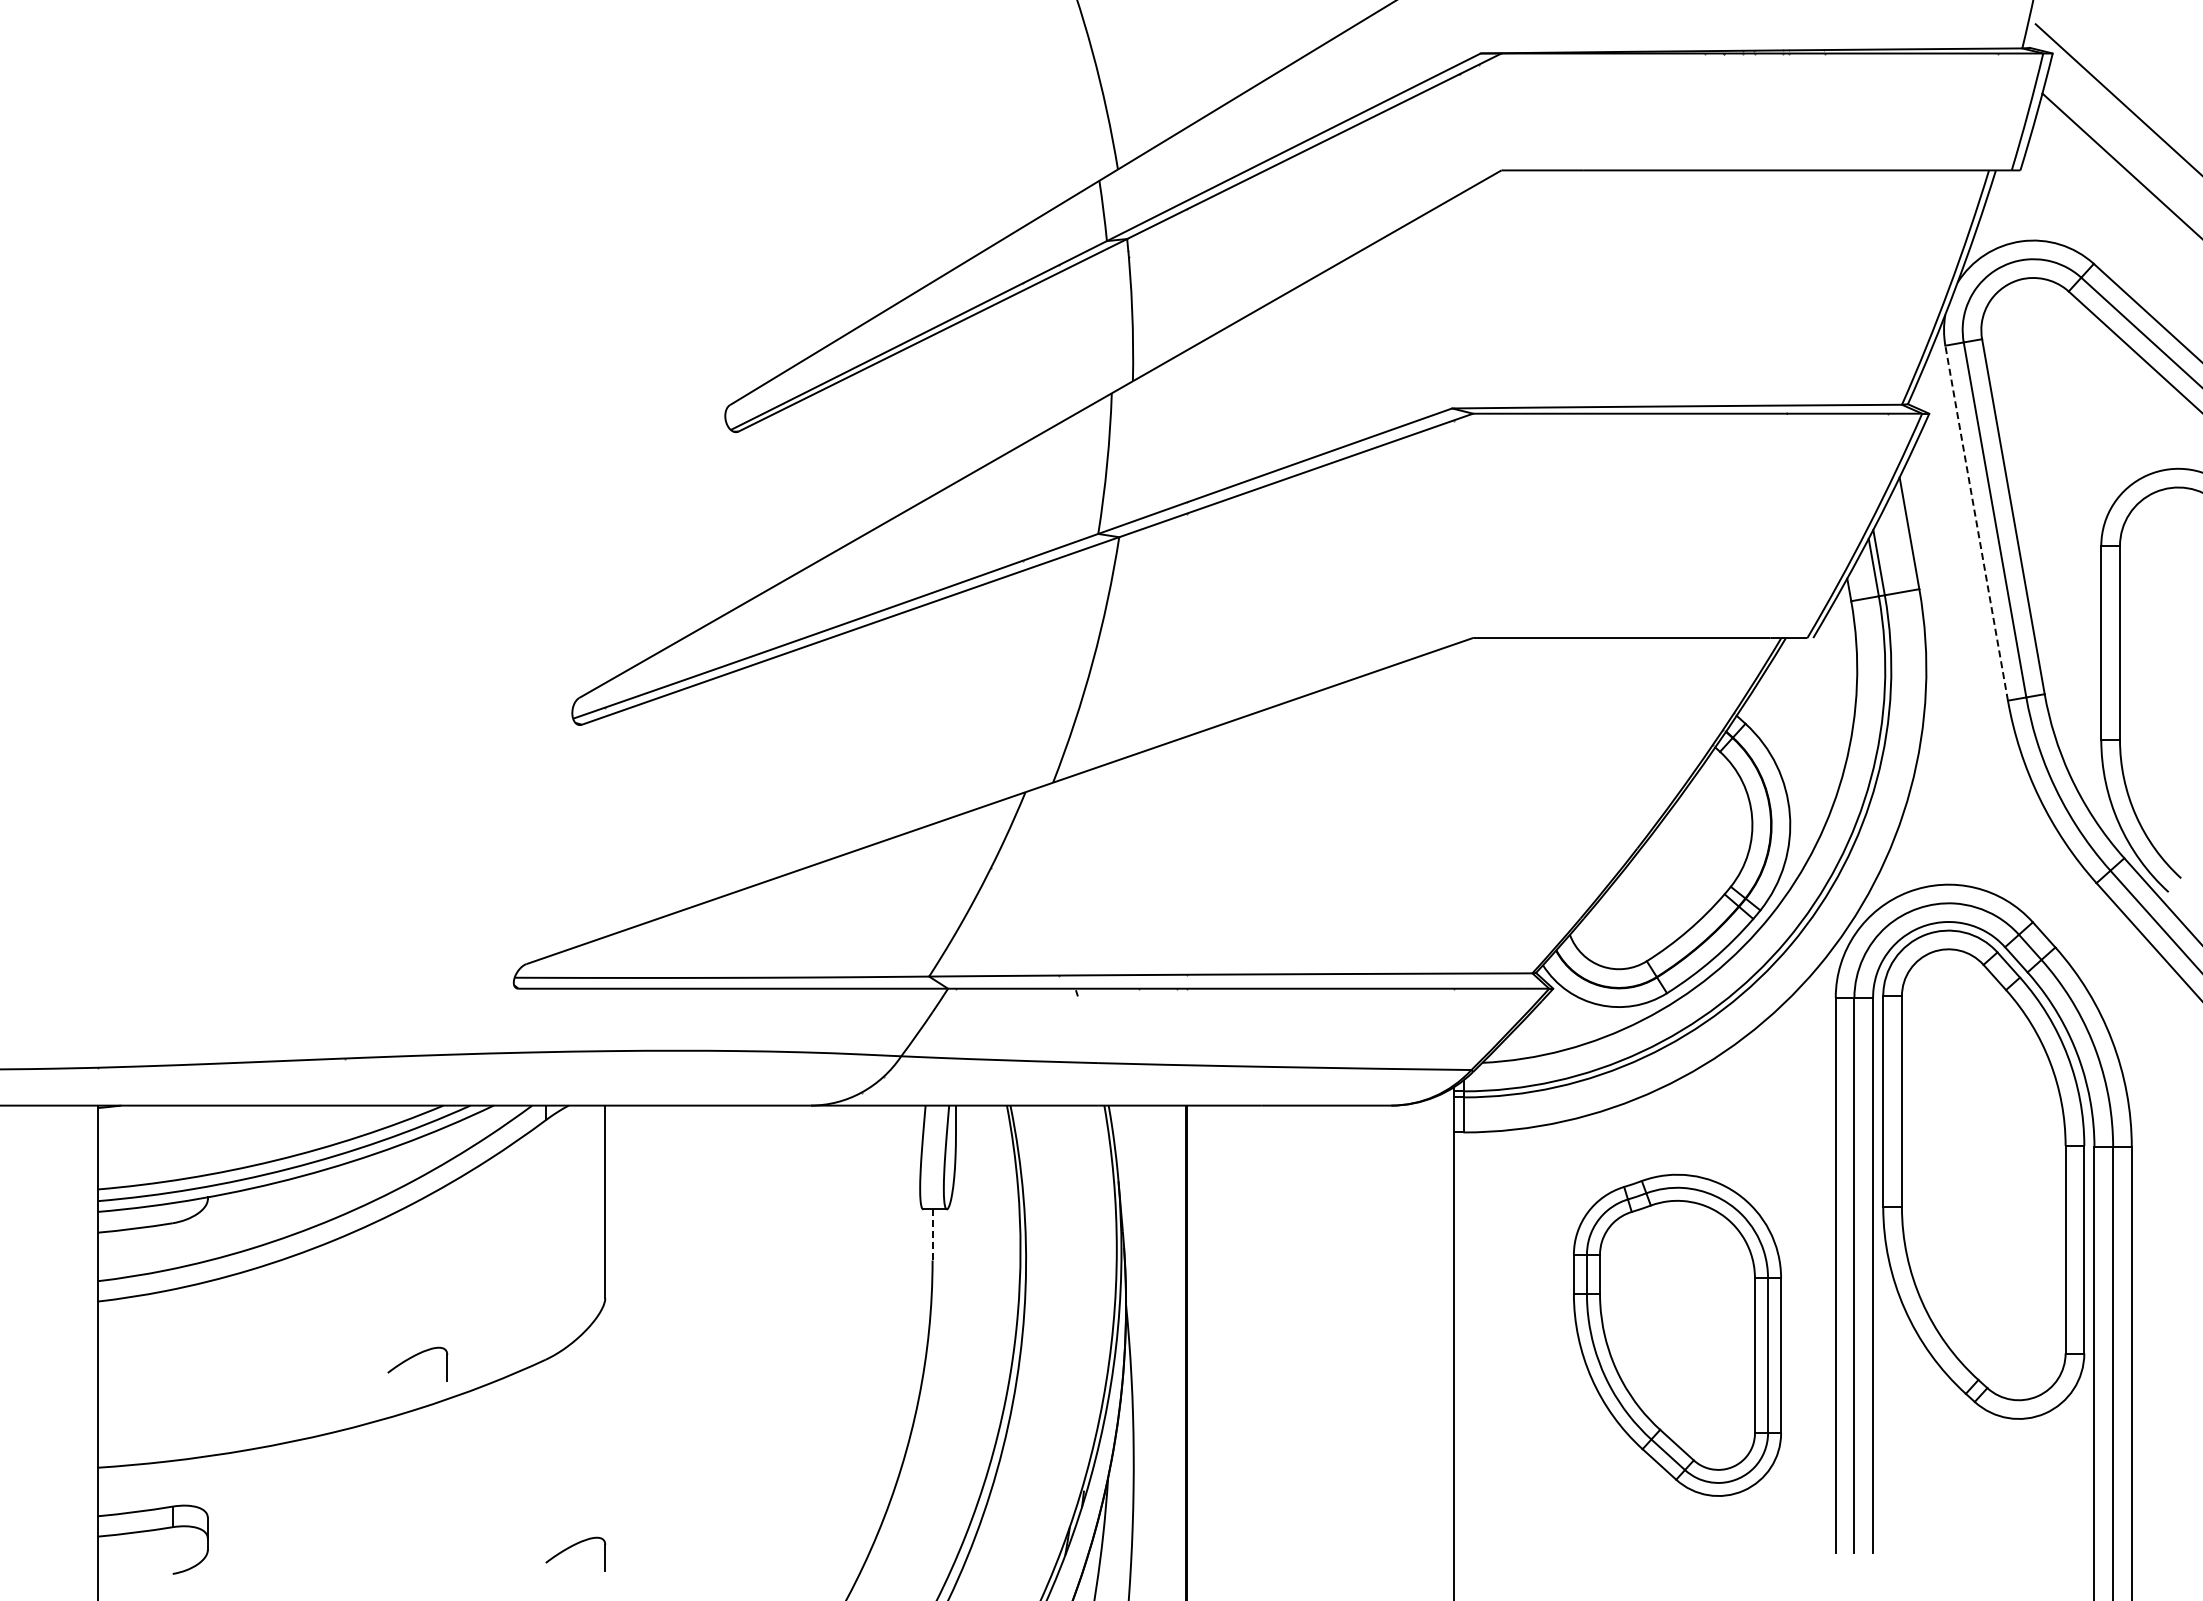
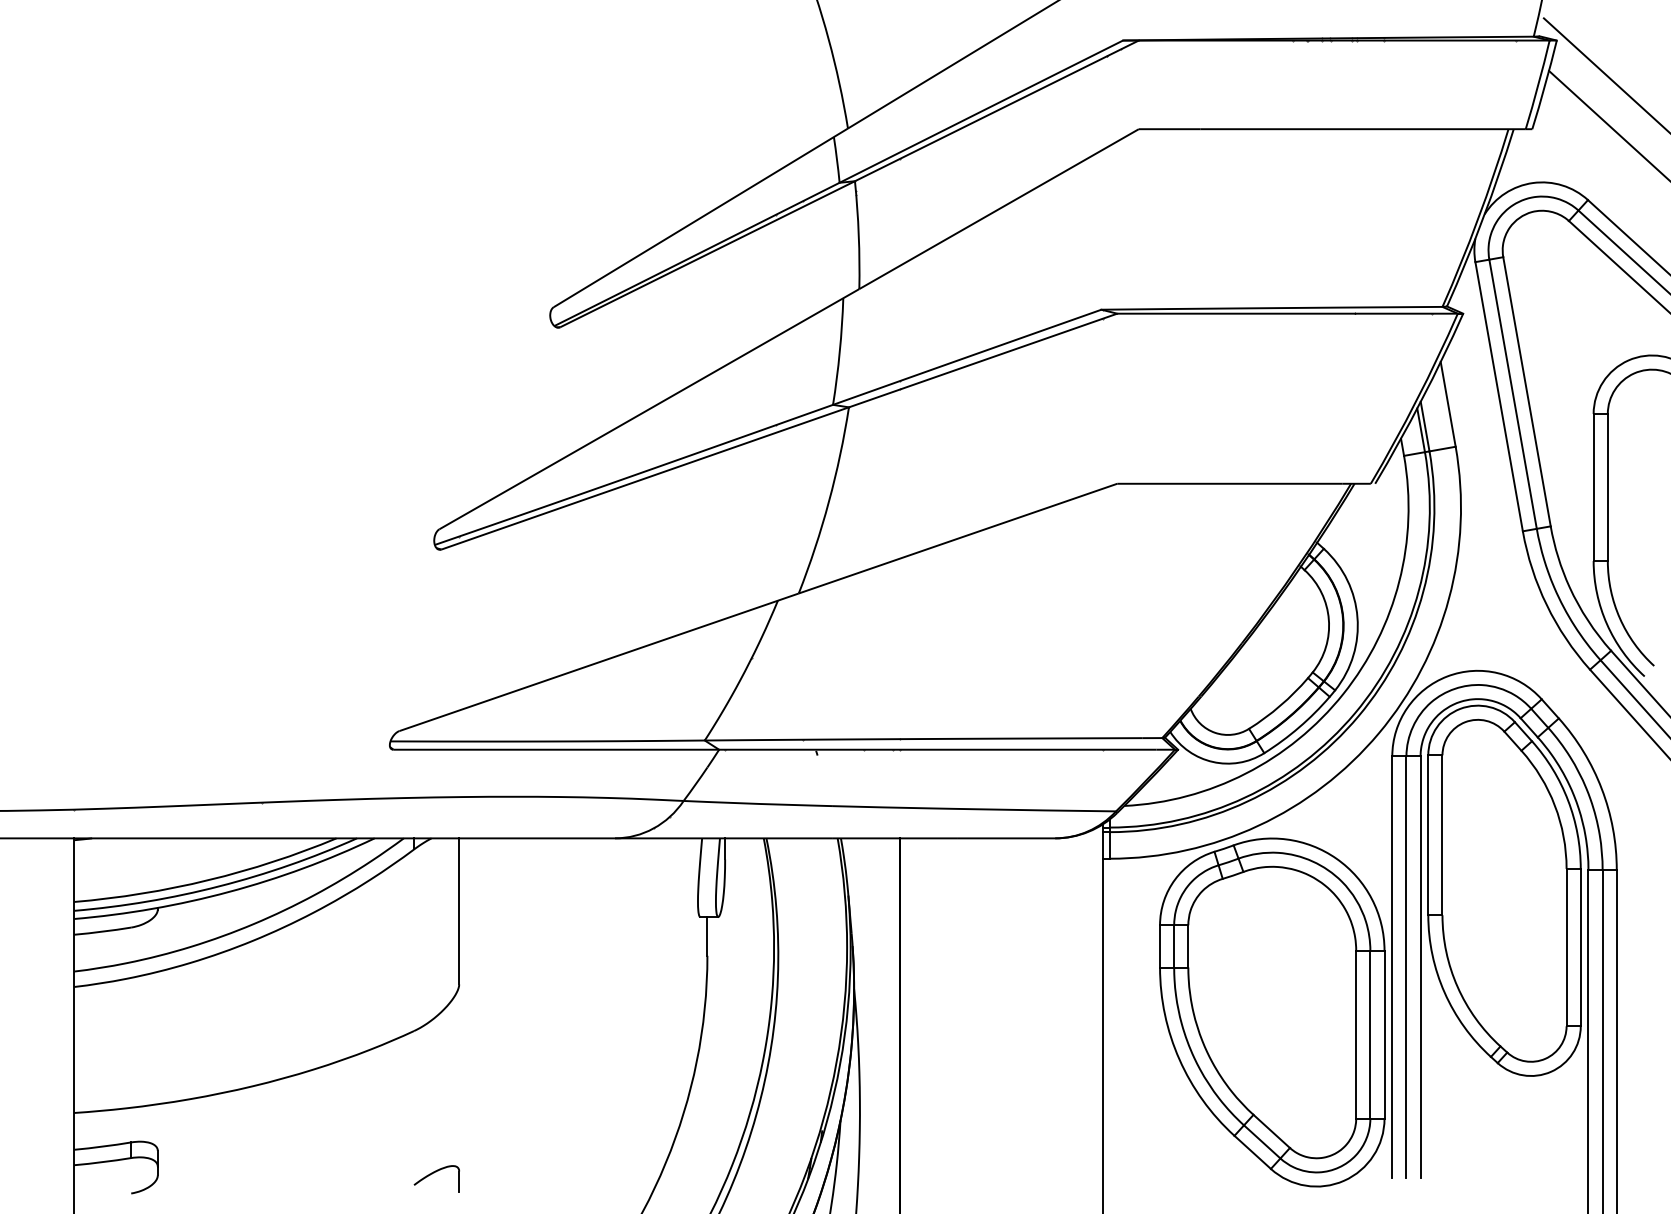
line: (1976, 522) -> (1499, 396), dashed -> solid
line: (932, 1234) -> (707, 936), dashed -> solid
part: (1677, 1335) -> (1272, 1012), size x1.43
part: (413, 1357) -> (313, 1029), removed

